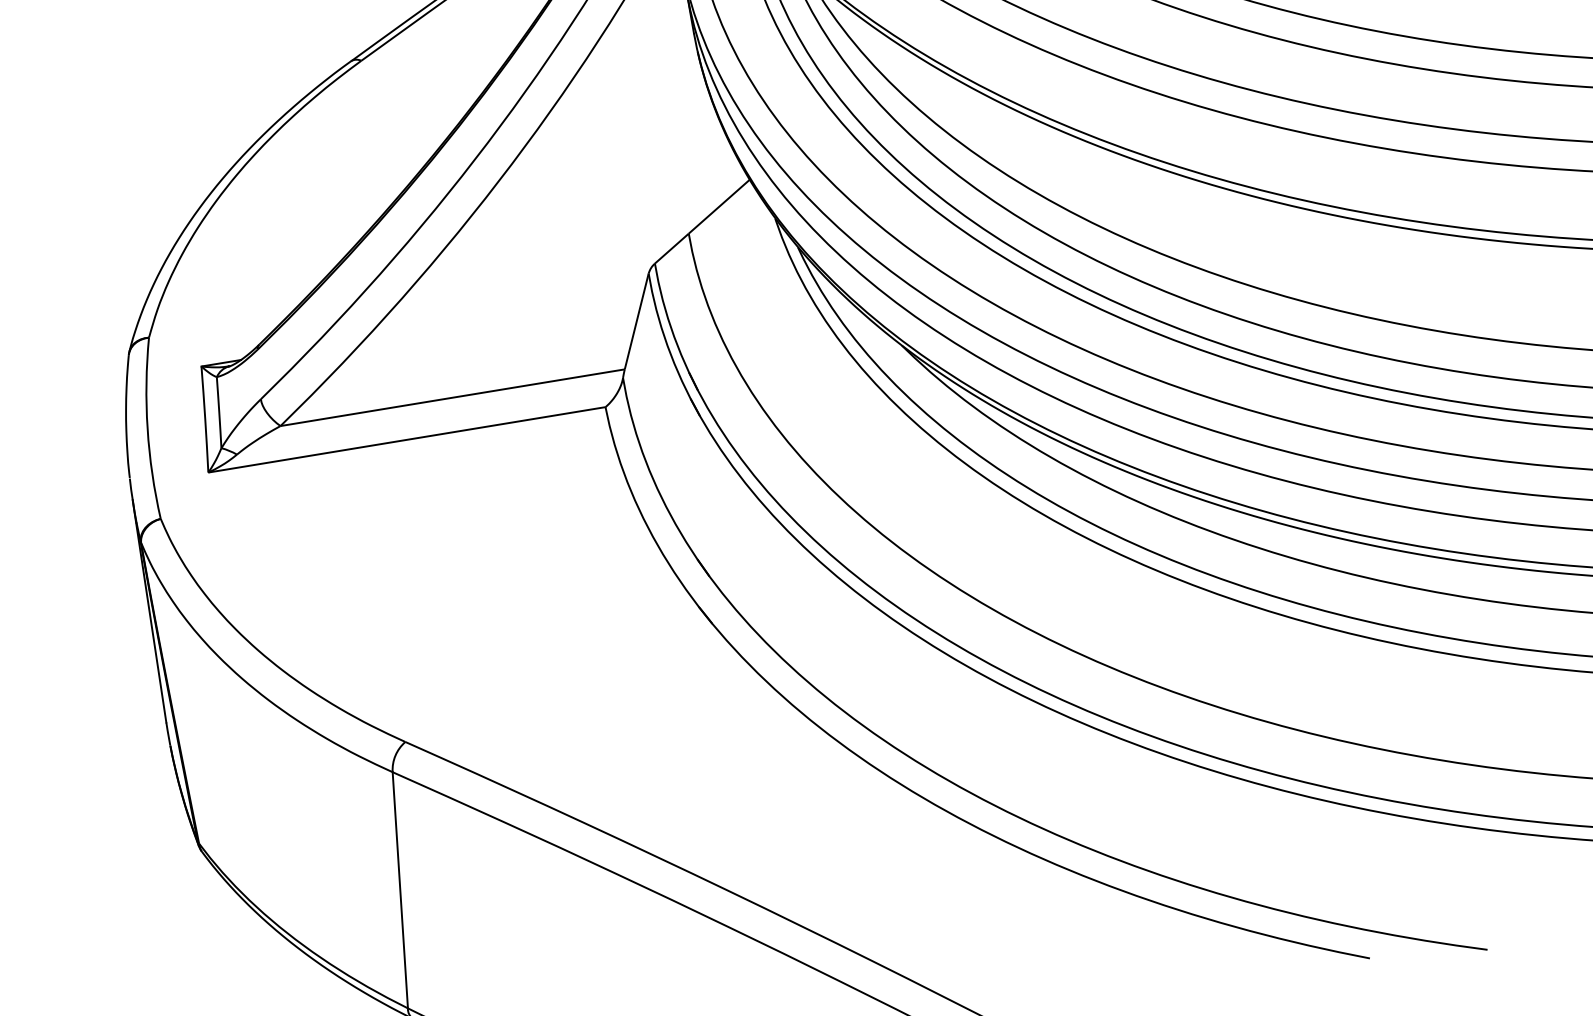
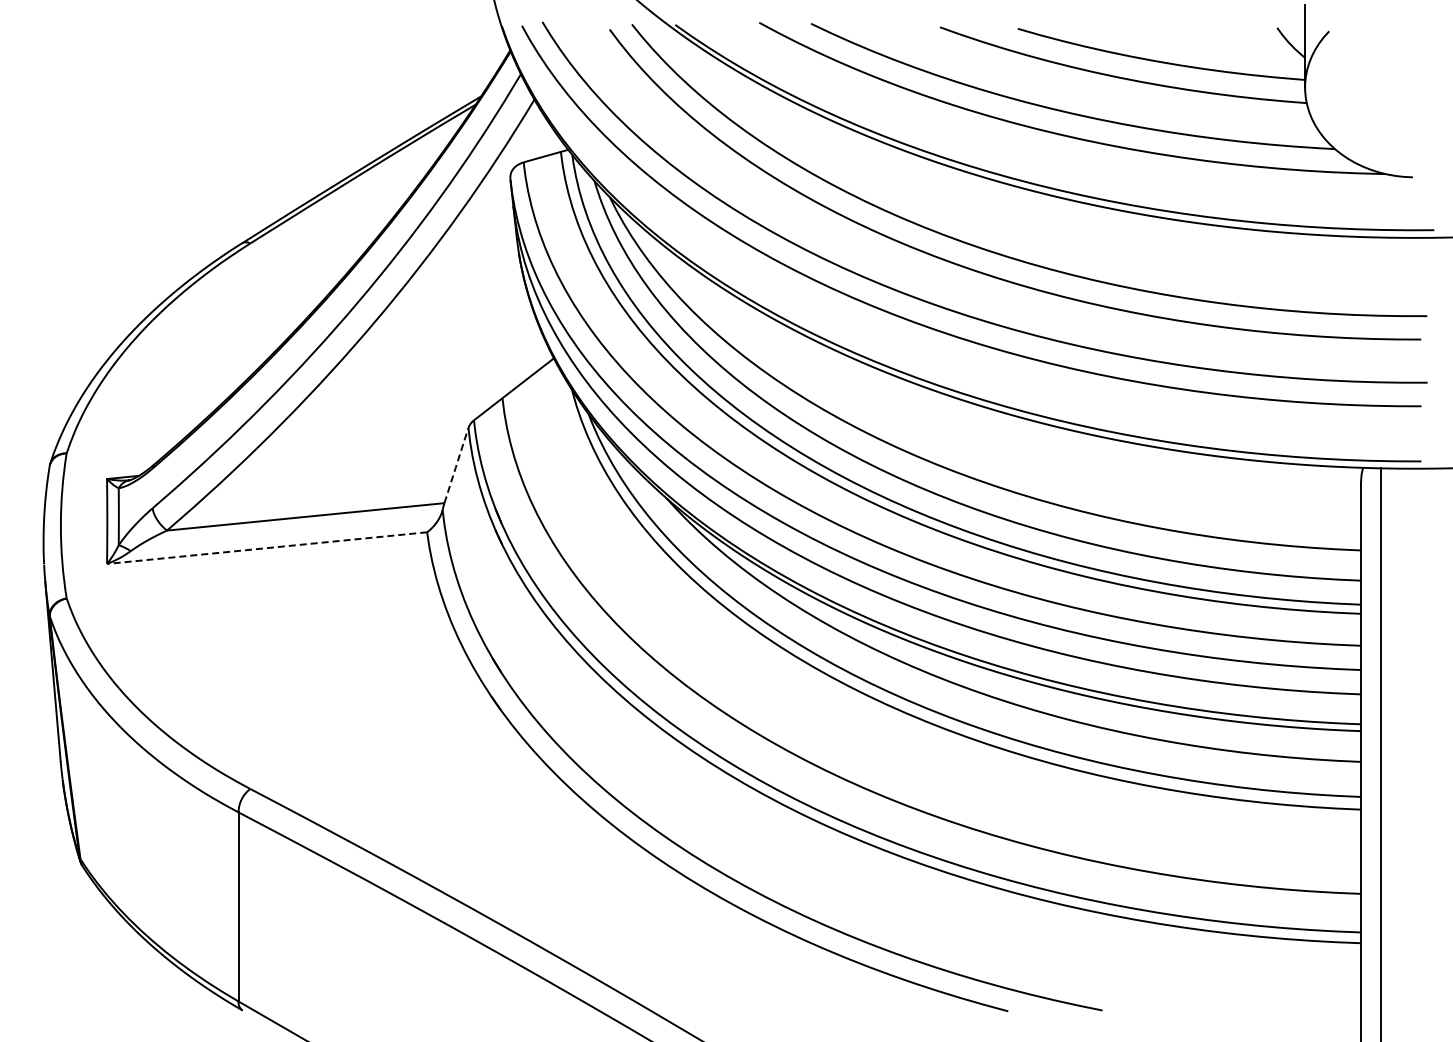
line: (636, 321) -> (456, 465), solid -> dashed
line: (406, 440) -> (266, 548), solid -> dashed

